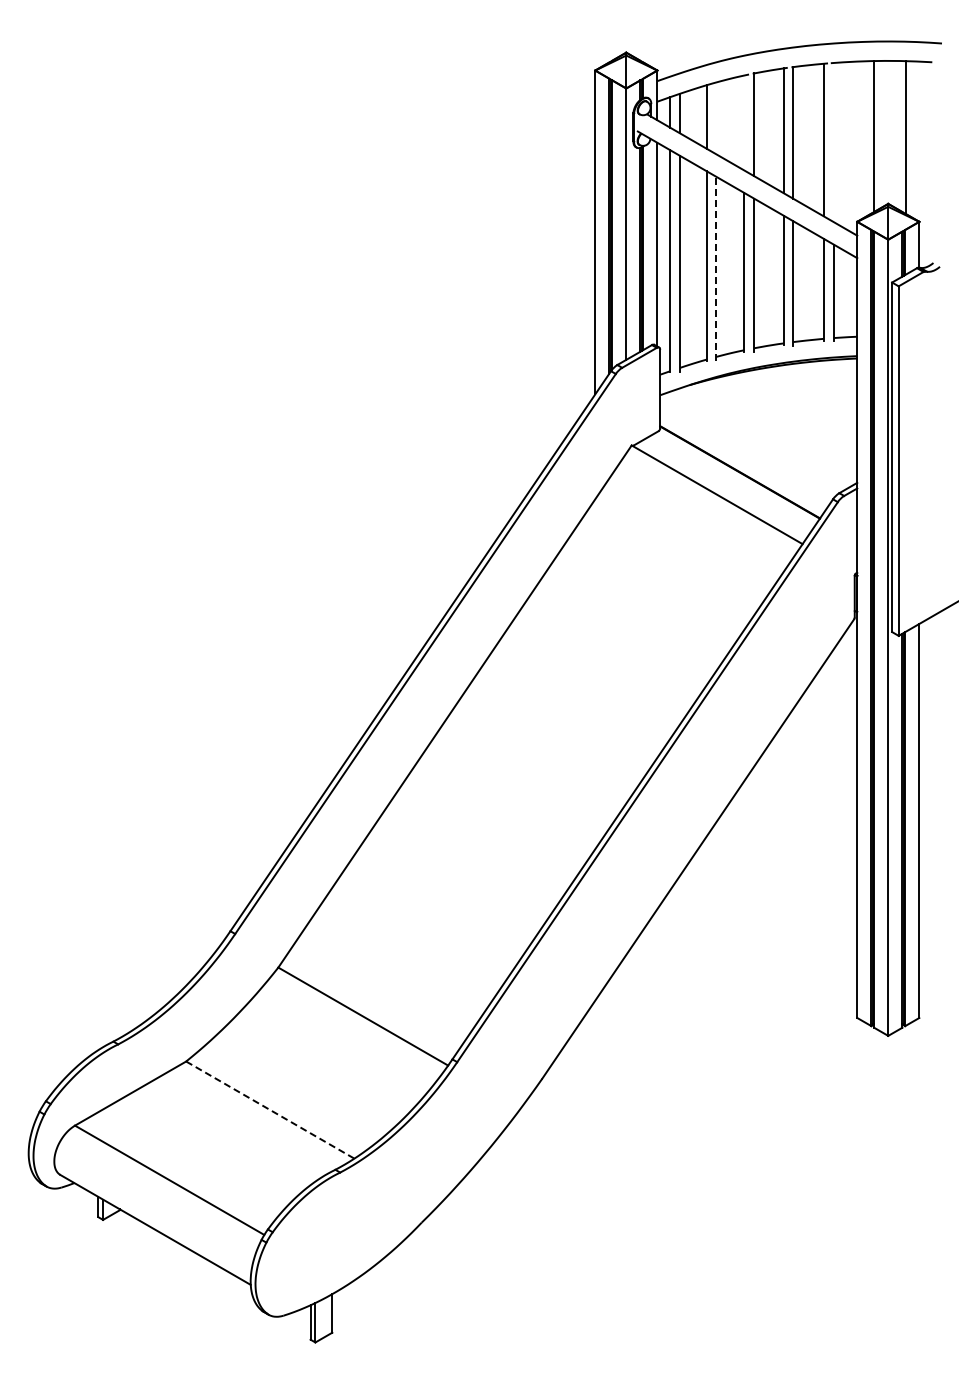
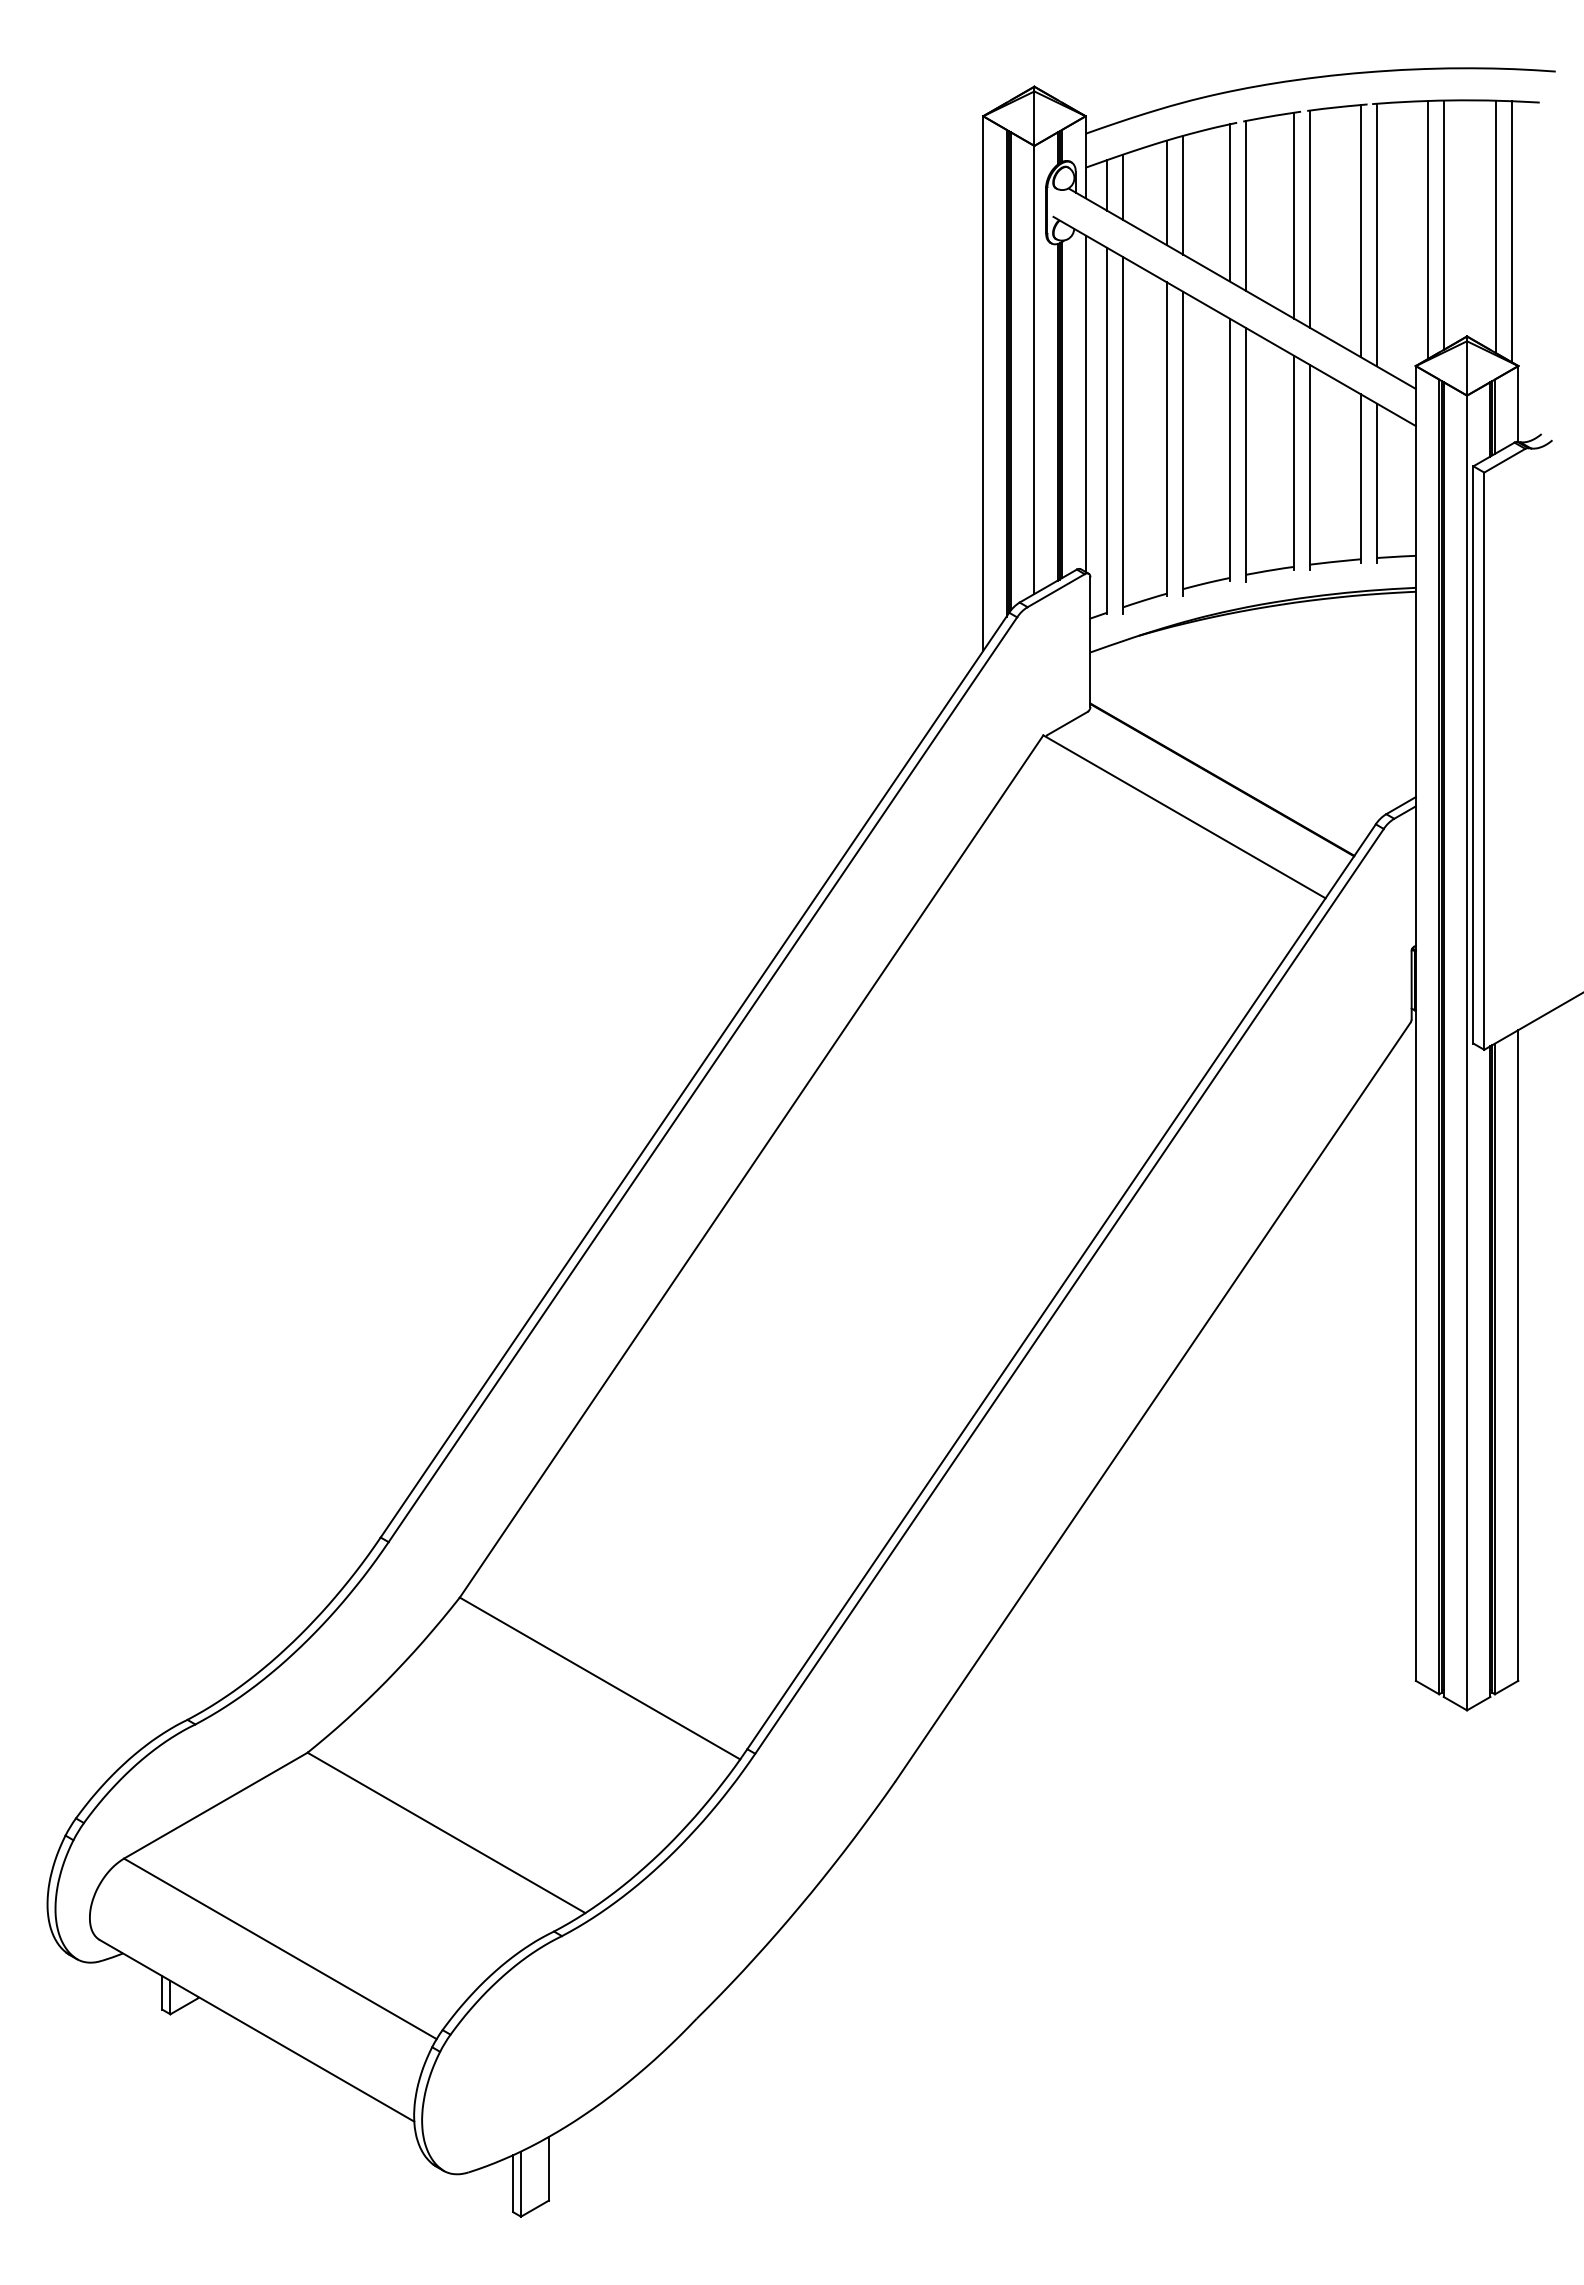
line: (716, 118) -> (1183, 195), added
line: (744, 122) -> (1229, 202), added
line: (864, 139) -> (1427, 230), added
line: (915, 140) -> (1512, 231), added
line: (833, 142) -> (1376, 235), added
line: (716, 268) -> (1183, 443), dashed -> solid
line: (270, 1110) -> (446, 1833), dashed -> solid

